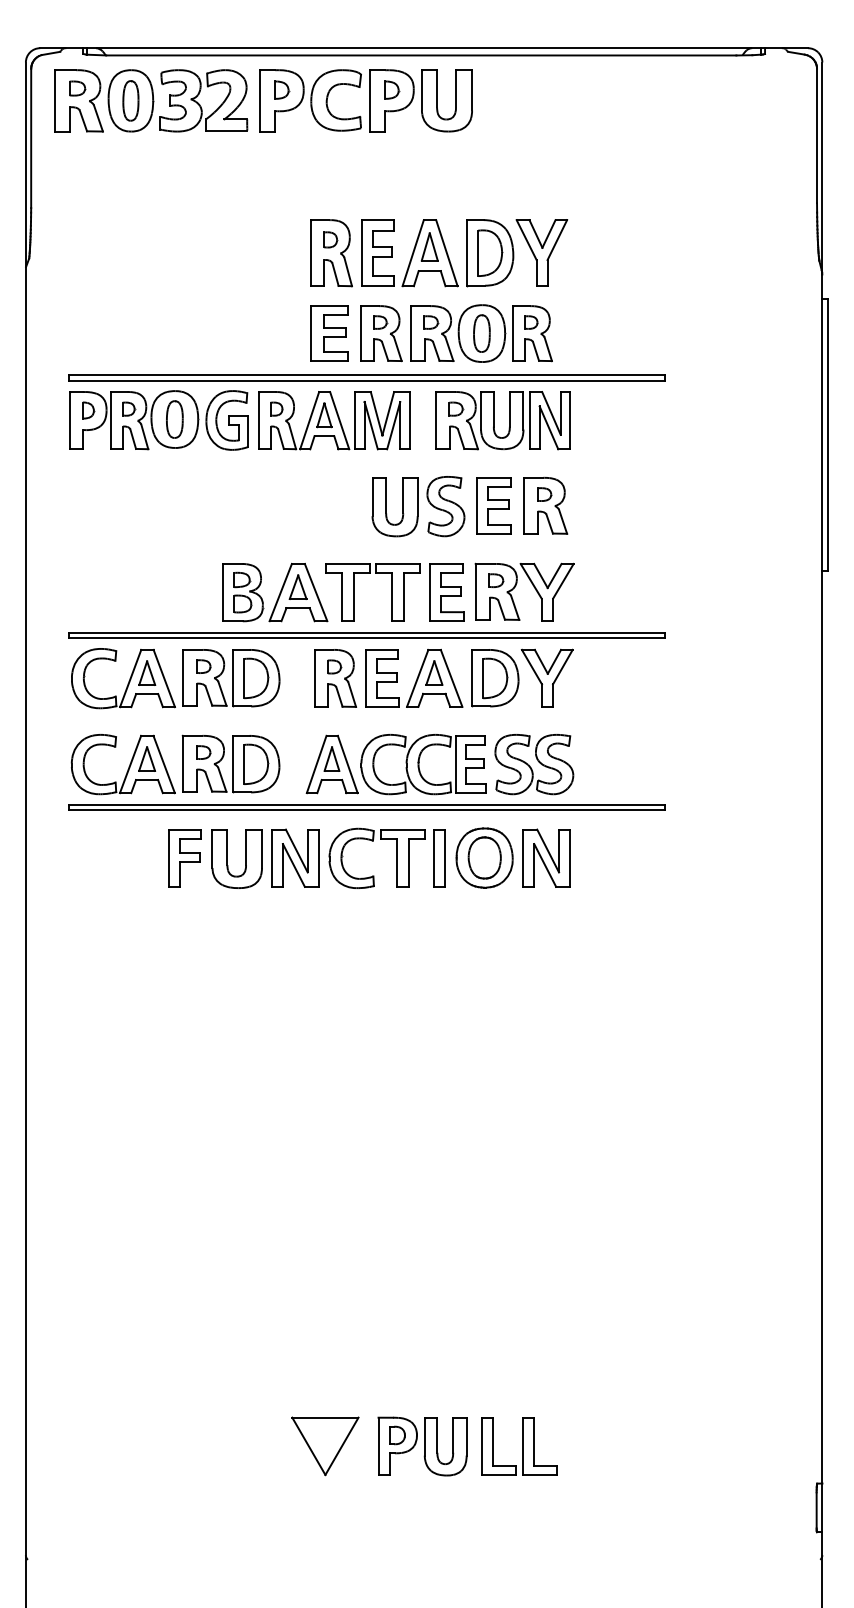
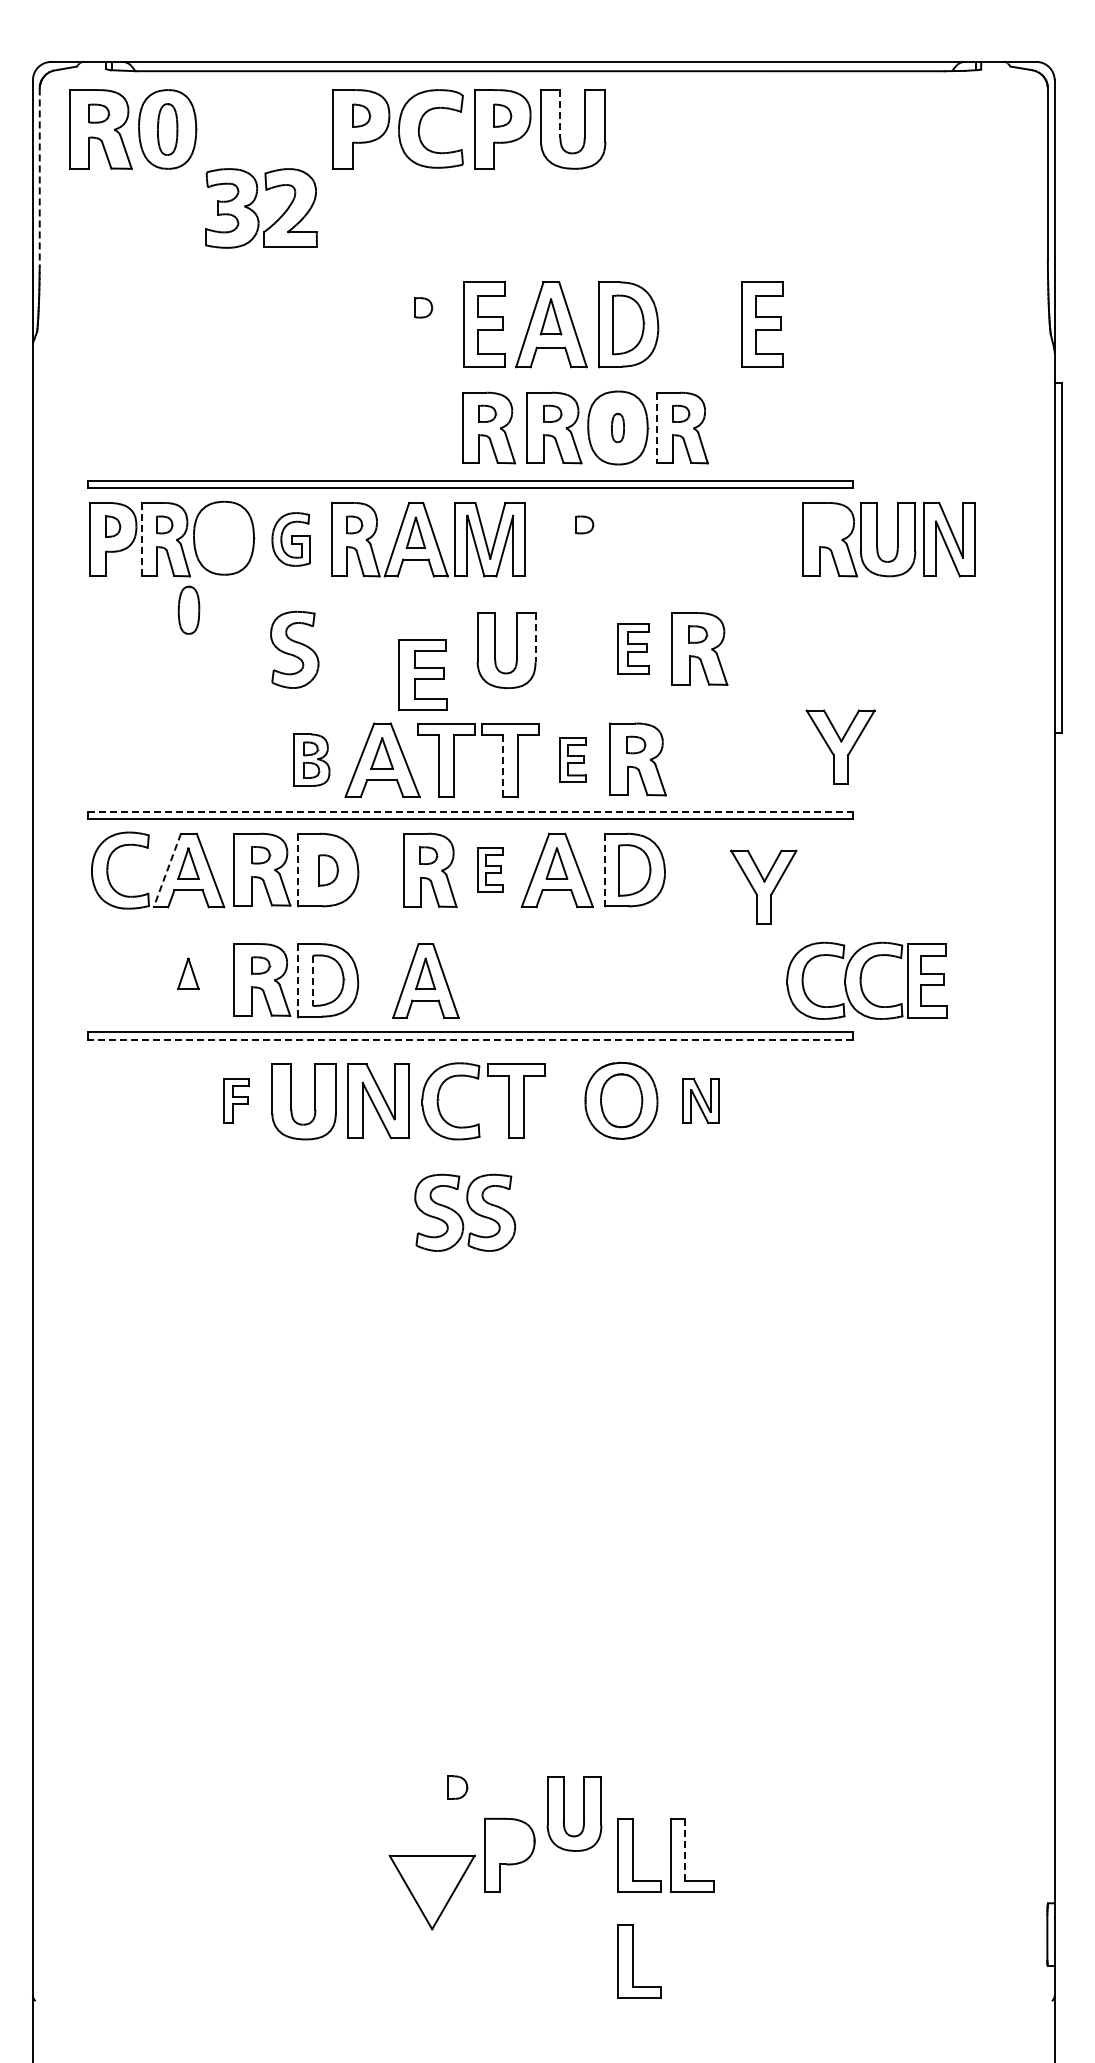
line: (437, 88) -> (560, 113), solid -> dashed
part: (200, 104) -> (256, 213), moved
line: (31, 139) -> (39, 178), solid -> dashed
part: (331, 252) -> (425, 324), removed
part: (541, 252) -> (694, 324), removed
part: (594, 252) -> (762, 324), added
part: (329, 333) -> (422, 674), moved
part: (481, 333) -> (617, 427), size x0.6
line: (512, 333) -> (657, 428), solid -> dashed
part: (174, 418) -> (188, 609), moved
line: (111, 420) -> (142, 539), solid -> dashed
part: (226, 420) -> (290, 539), size x0.7
part: (509, 420) -> (897, 539), moved
line: (417, 496) -> (535, 637), solid -> dashed
part: (493, 505) -> (632, 648), size x0.7
part: (445, 506) -> (294, 649), moved
part: (243, 591) -> (311, 759), size x0.7
part: (547, 591) -> (840, 746), moved
part: (446, 592) -> (572, 760), size x0.6
line: (391, 597) -> (502, 766), solid -> dashed
line: (366, 632) -> (470, 811), solid -> dashed
part: (547, 677) -> (763, 886), moved
line: (130, 678) -> (167, 870), solid -> dashed
line: (232, 678) -> (298, 870), solid -> dashed
part: (256, 678) -> (328, 870), size x0.6
part: (381, 678) -> (489, 870), size x0.6
line: (471, 678) -> (604, 870), solid -> dashed
line: (232, 764) -> (298, 980), solid -> dashed
part: (423, 764) -> (866, 980), moved
part: (534, 764) -> (465, 1212), moved
line: (243, 765) -> (312, 981), solid -> dashed
part: (128, 767) -> (164, 984), removed
line: (366, 810) -> (469, 1039), solid -> dashed
part: (184, 857) -> (236, 1100), size x0.6
part: (439, 857) -> (563, 1100), removed
part: (546, 857) -> (700, 1100), size x0.6
part: (397, 1435) -> (457, 1787), moved
line: (534, 1441) -> (685, 1849), solid -> dashed
part: (324, 1446) -> (431, 1892), moved
part: (452, 1446) -> (583, 1813), moved
part: (498, 1528) -> (639, 1961), added

